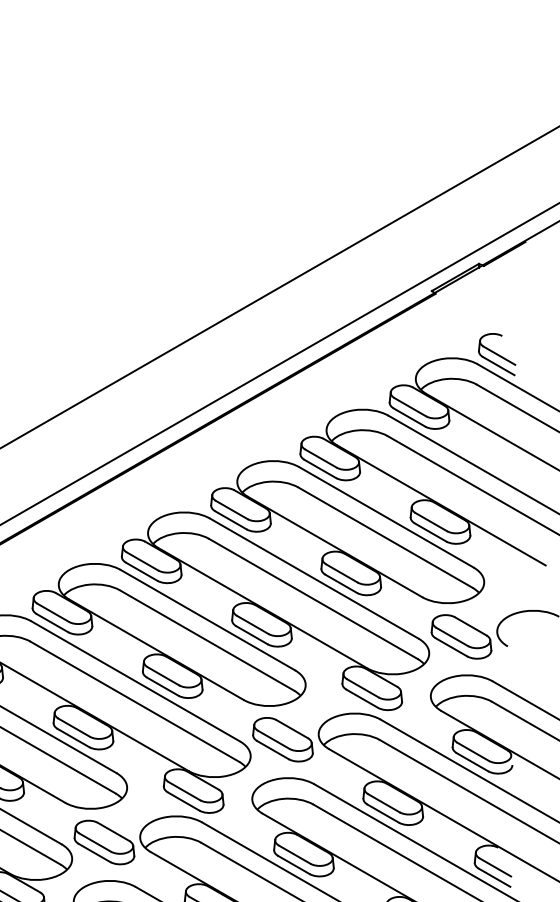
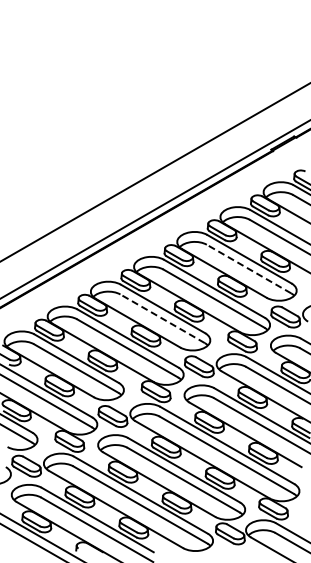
line: (384, 538) -> (248, 269), solid -> dashed
line: (206, 639) -> (162, 318), solid -> dashed

